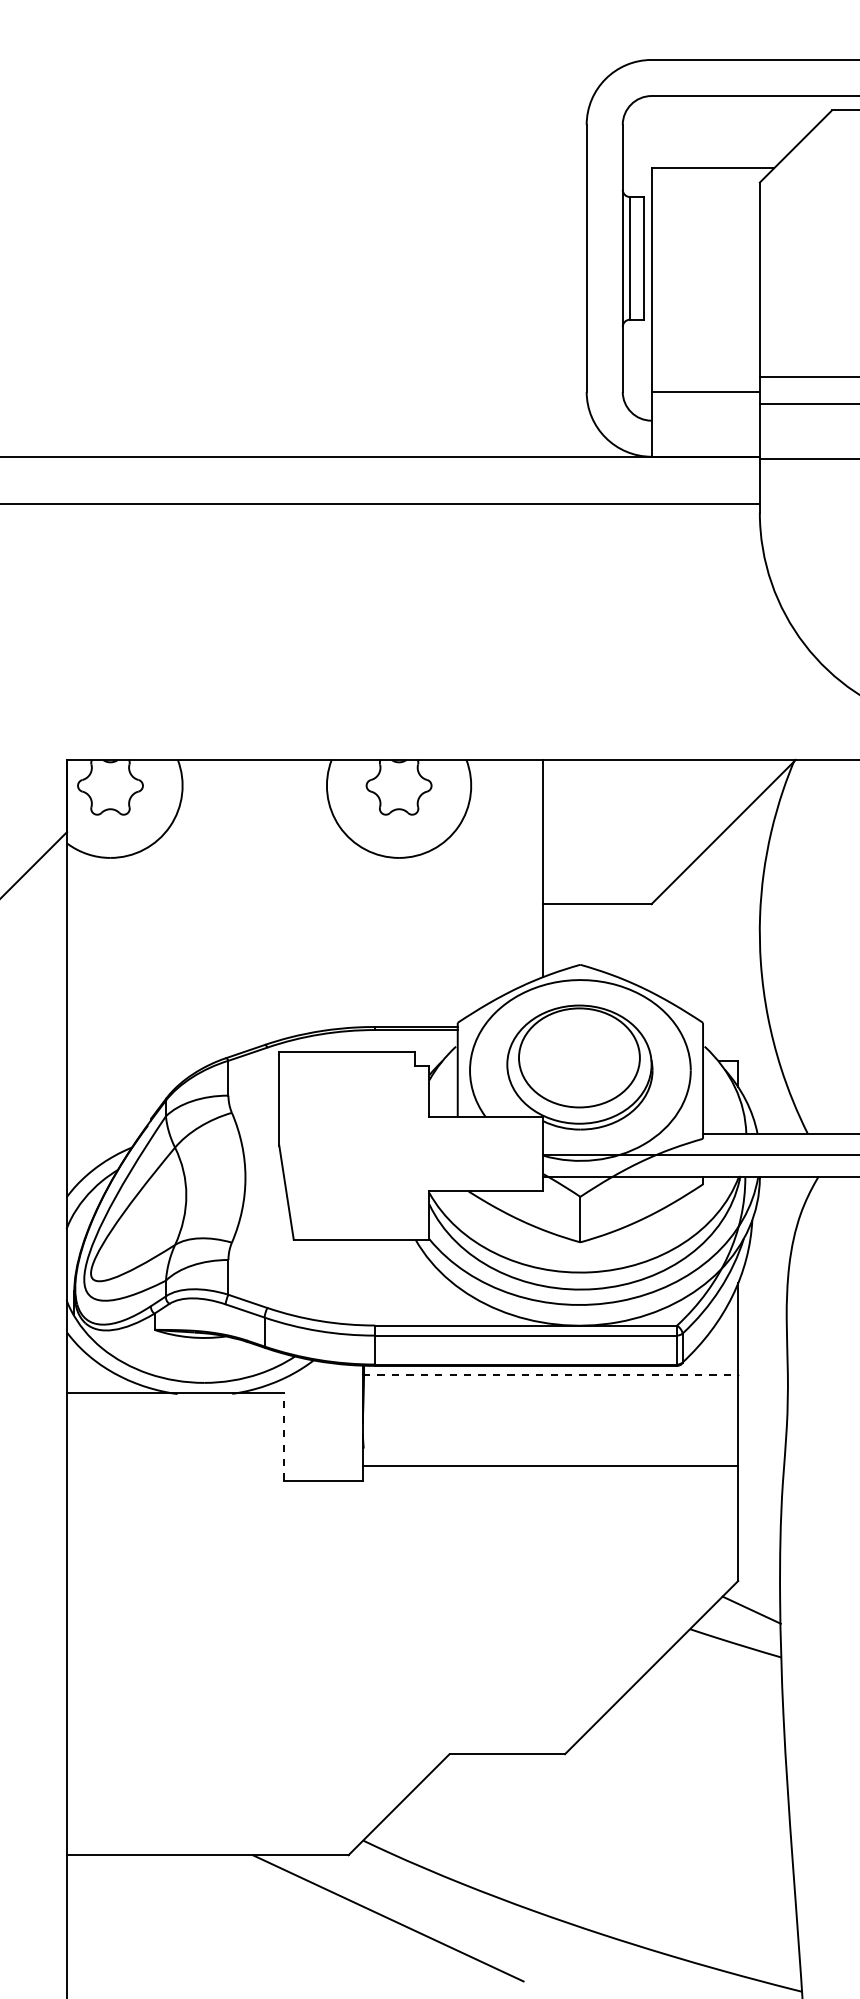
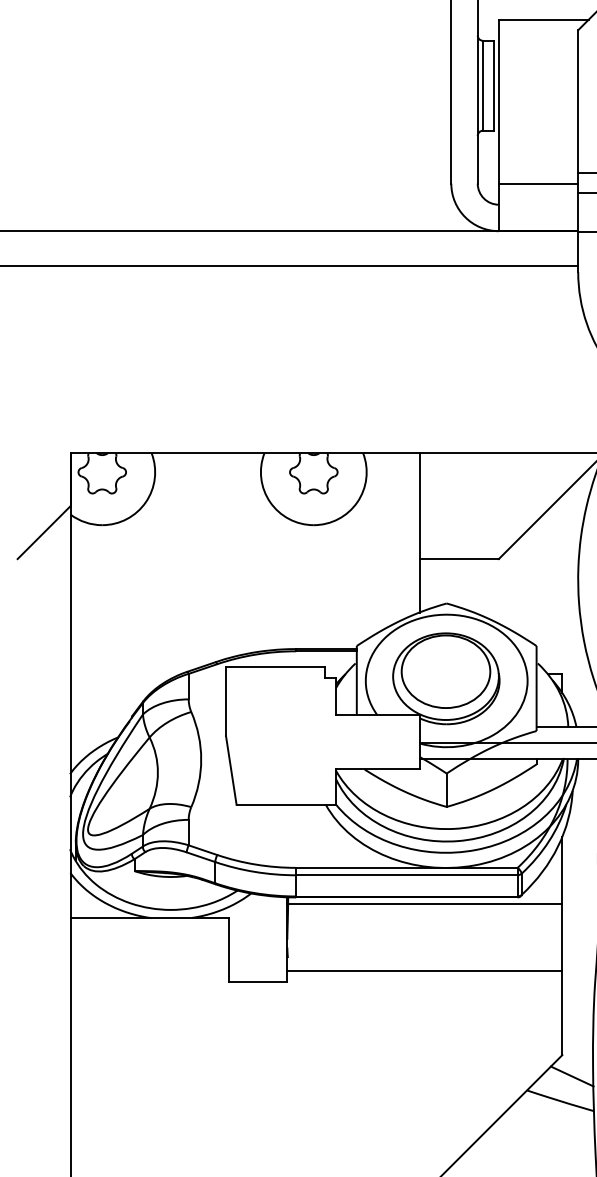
line: (550, 1375) -> (424, 904), dashed -> solid
line: (283, 1437) -> (229, 949), dashed -> solid

